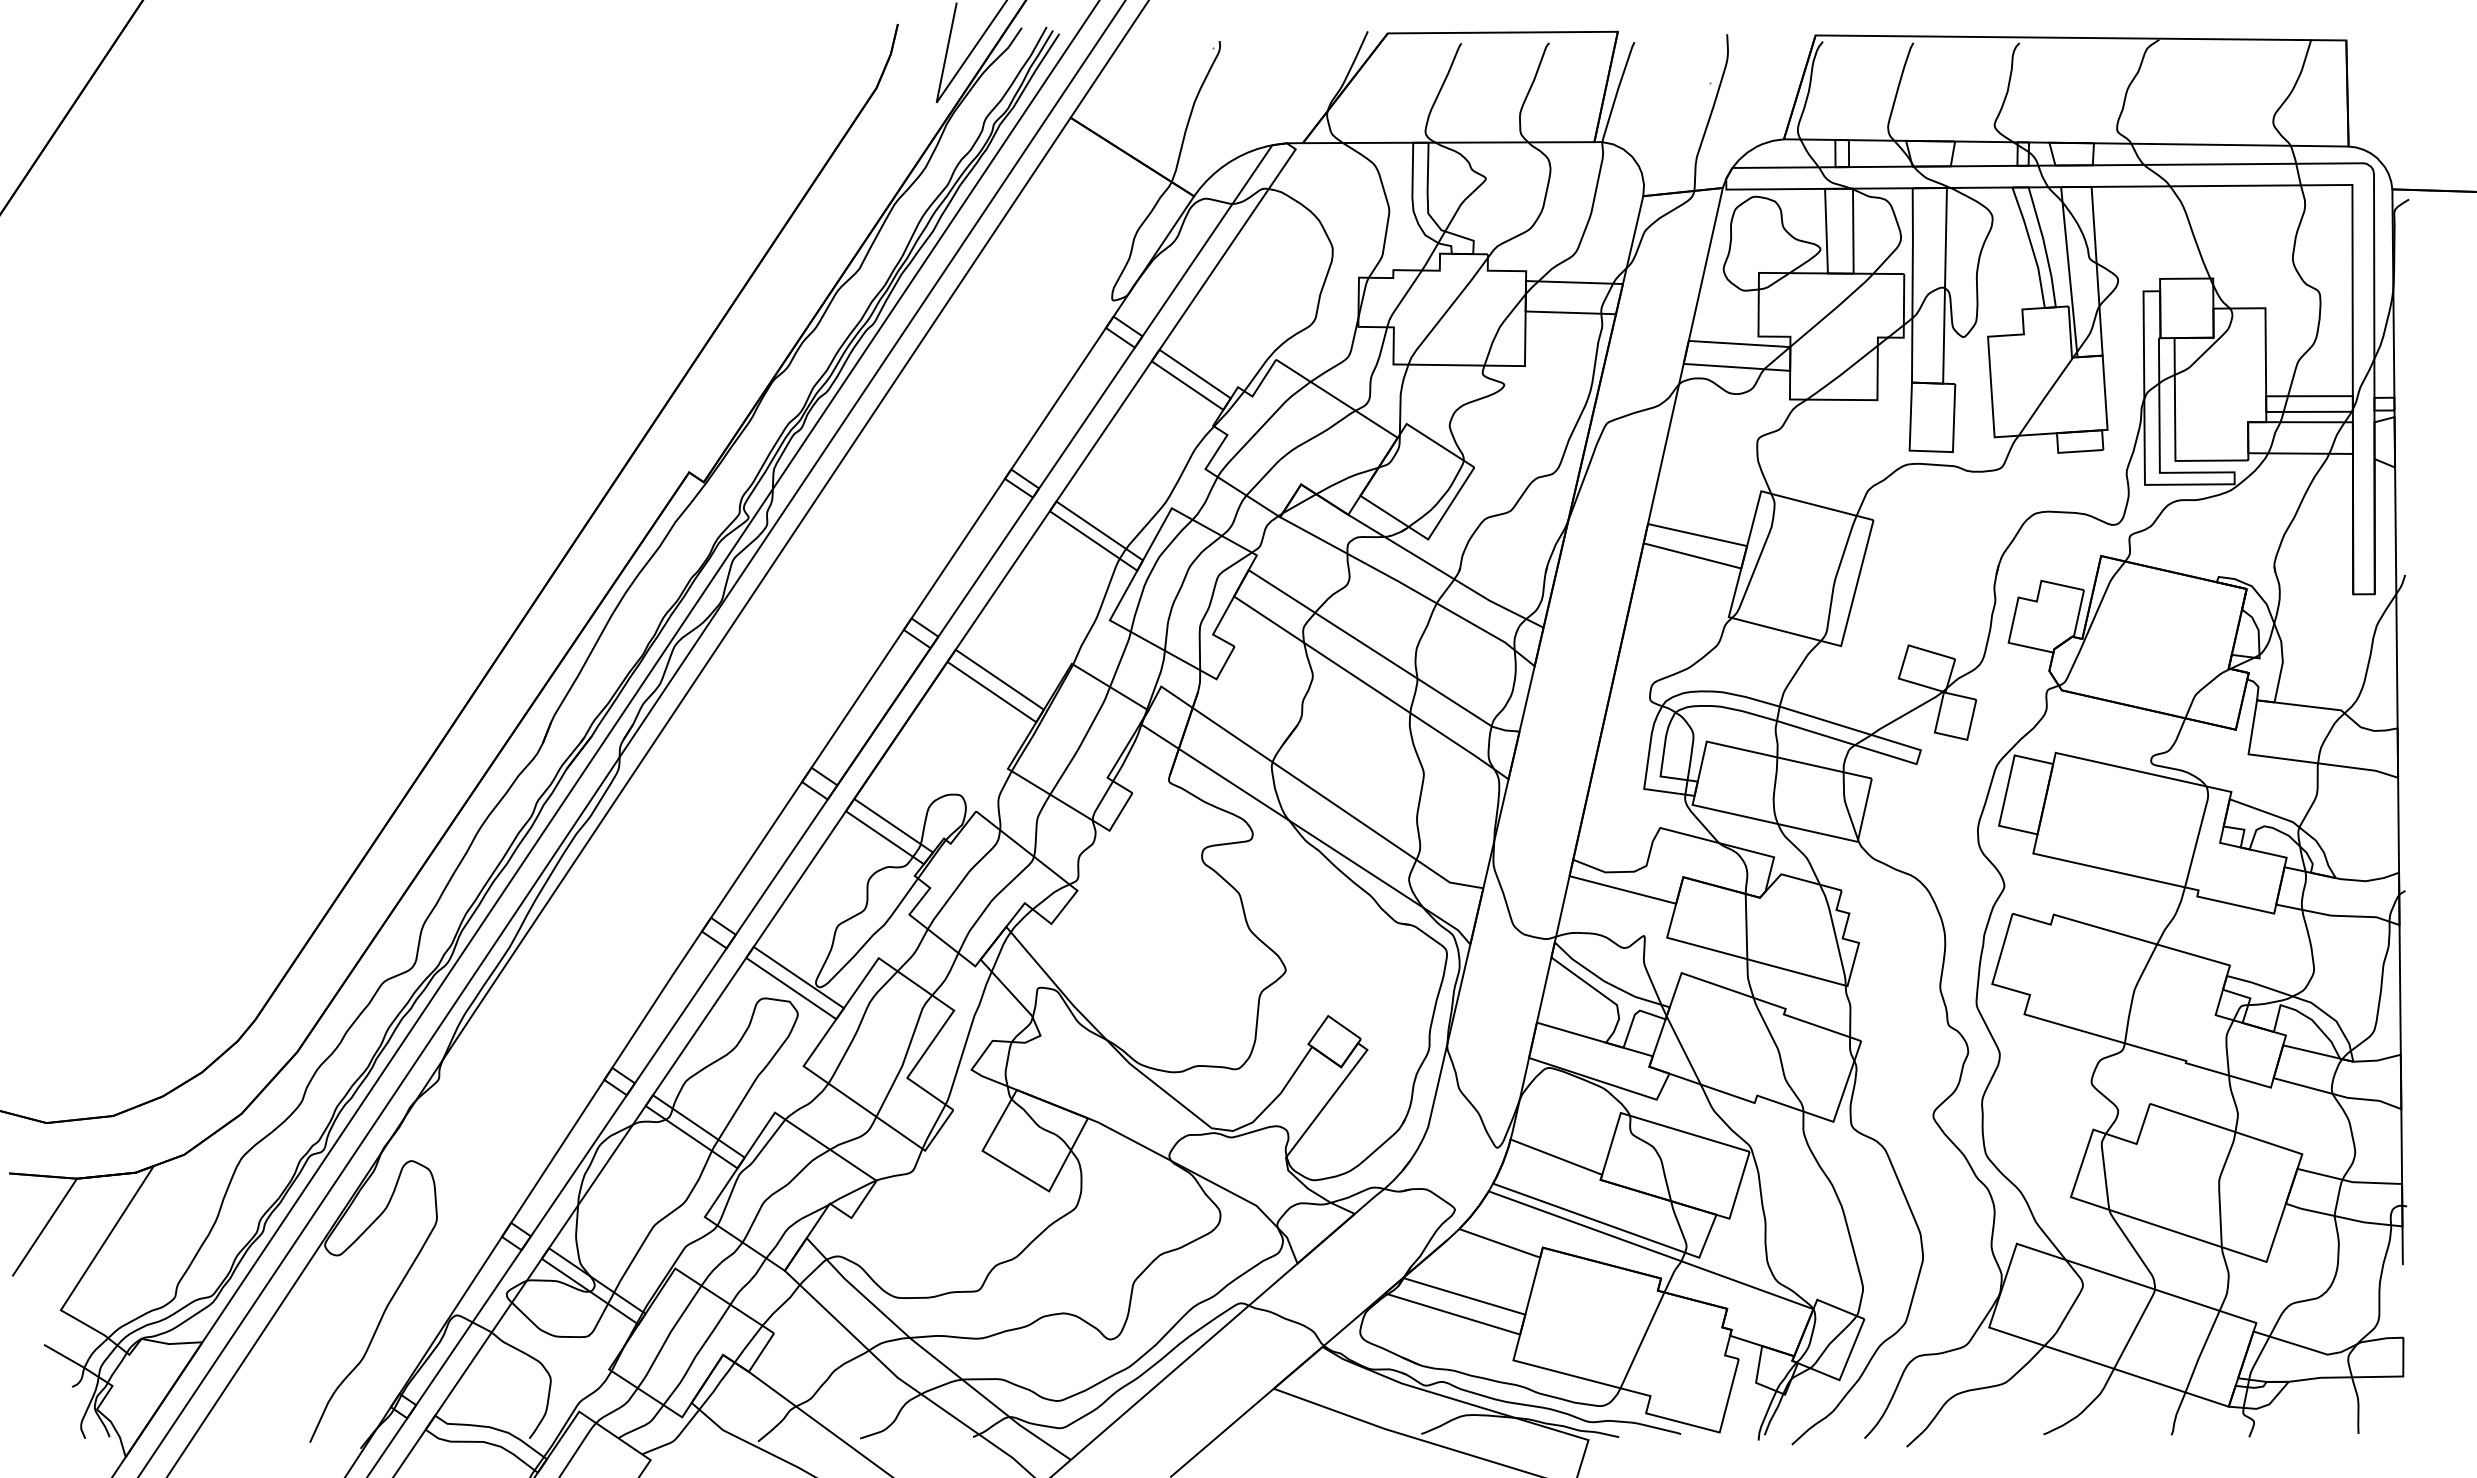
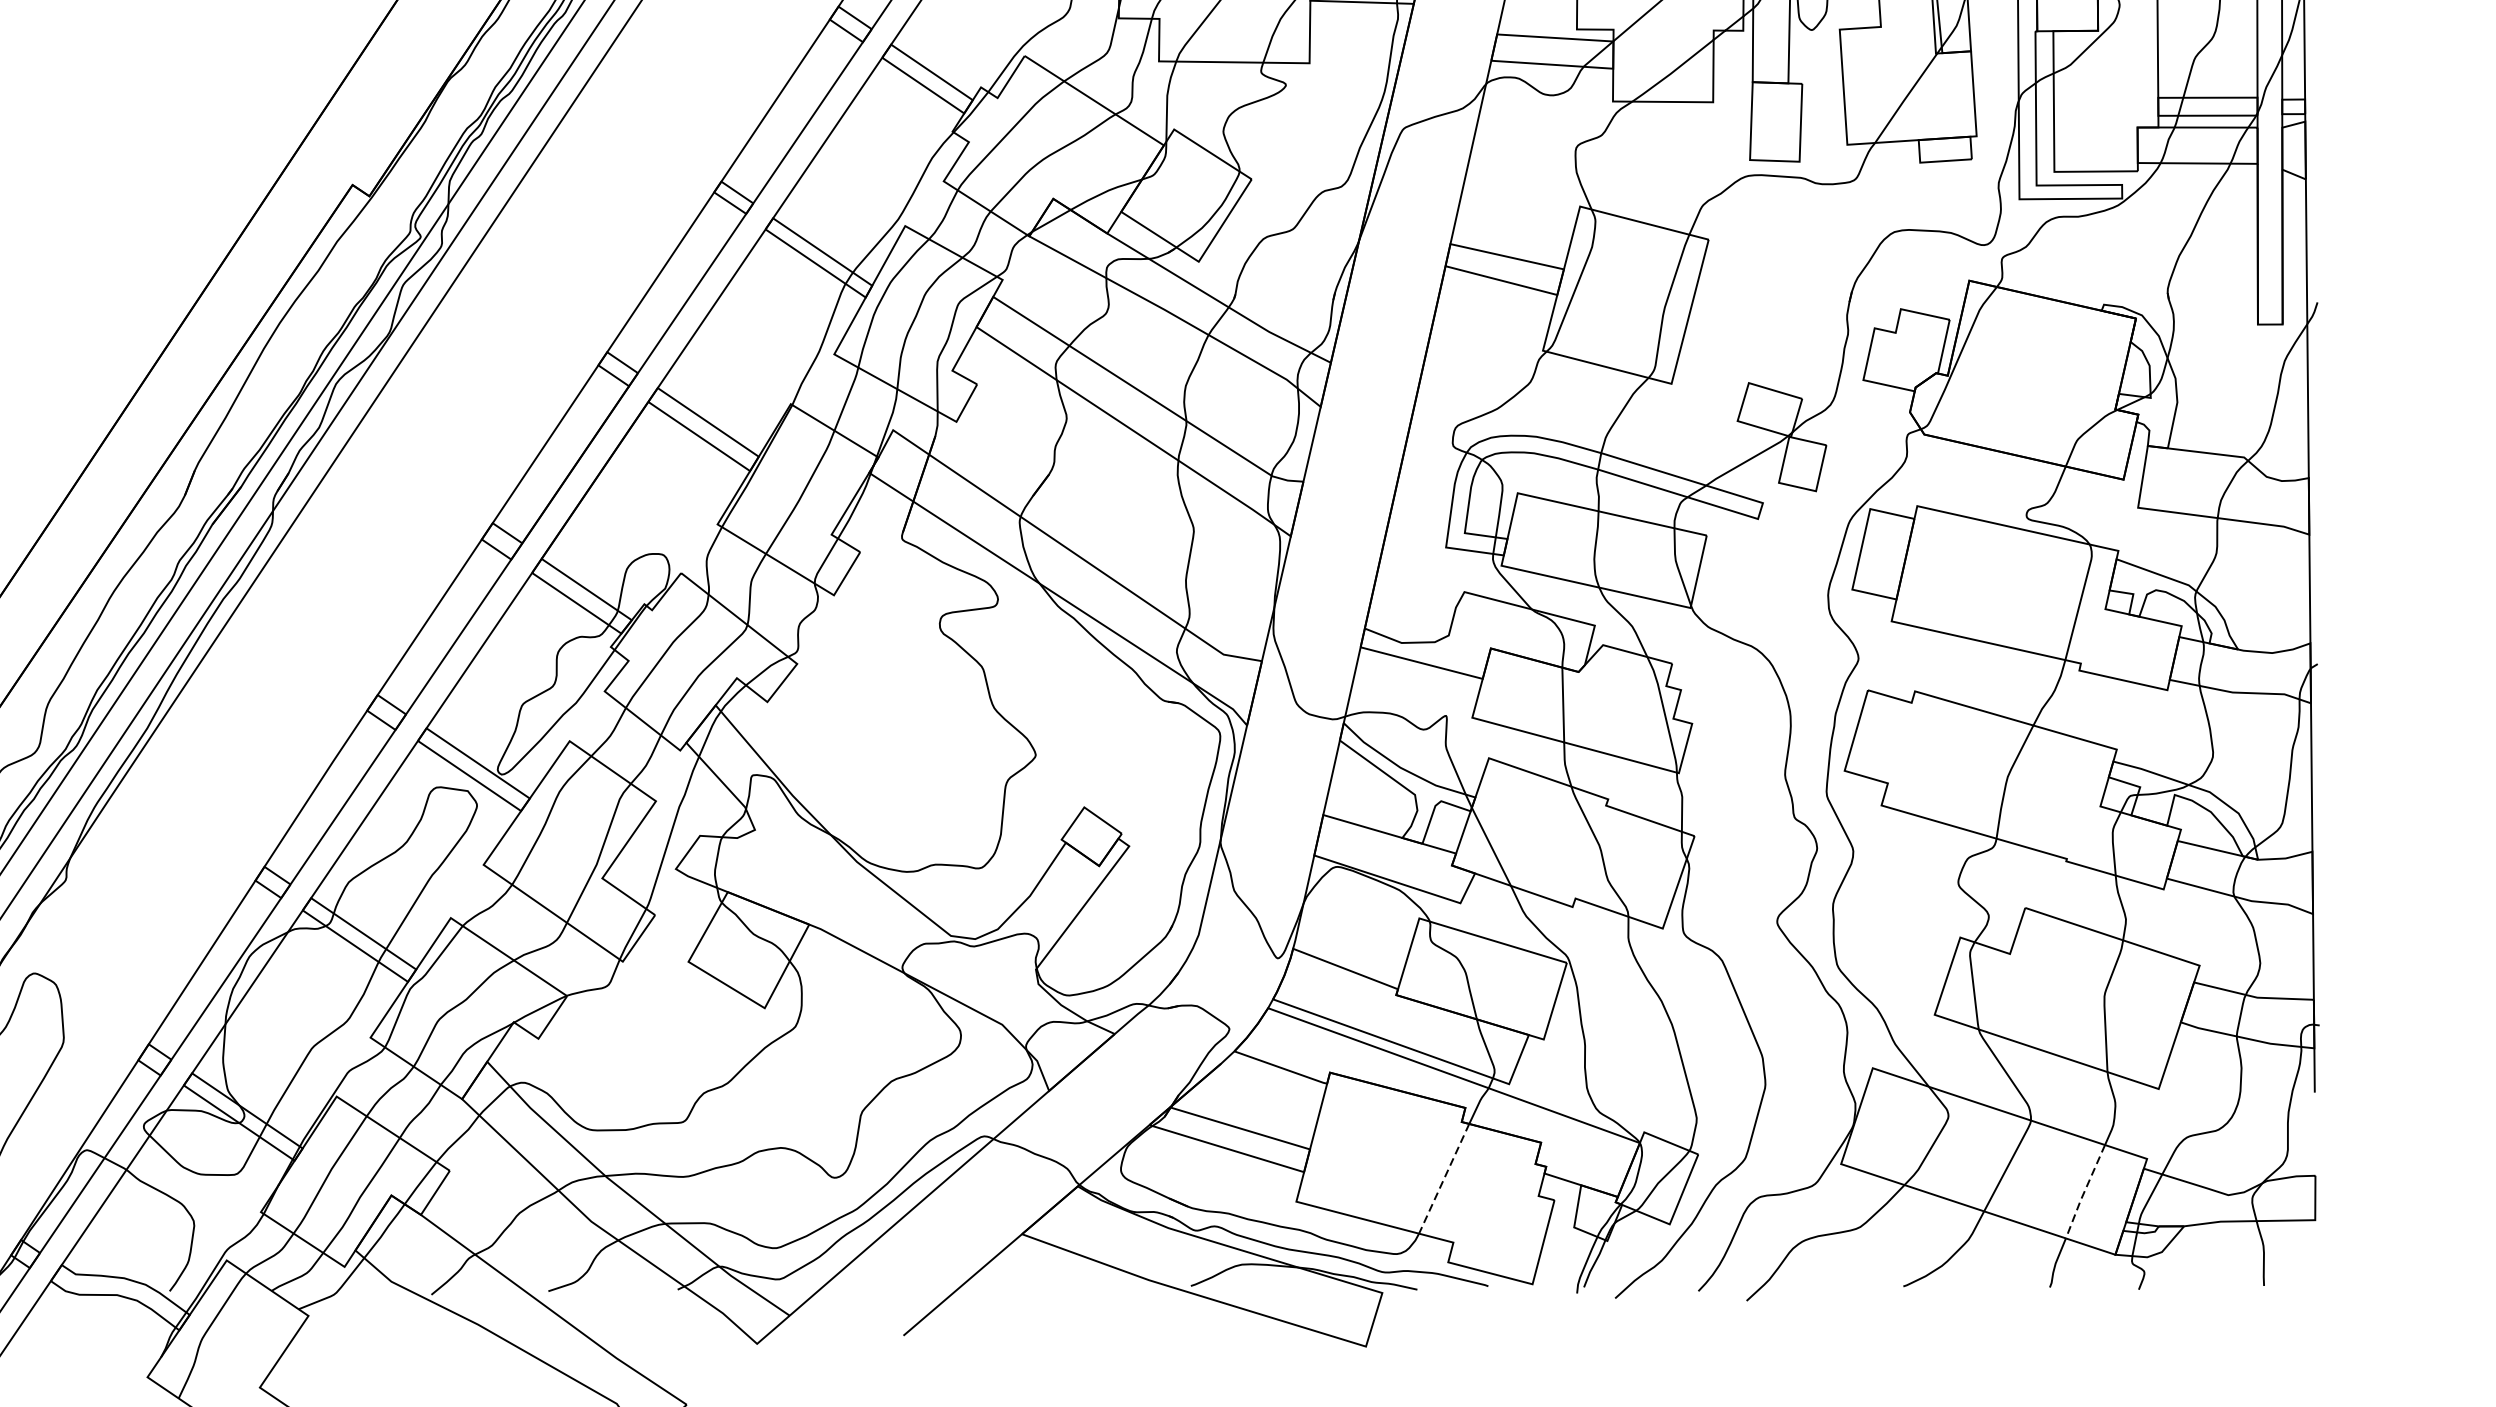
line: (1642, 1340) -> (1444, 1178), solid -> dashed
line: (2201, 1352) -> (2084, 1192), solid -> dashed

